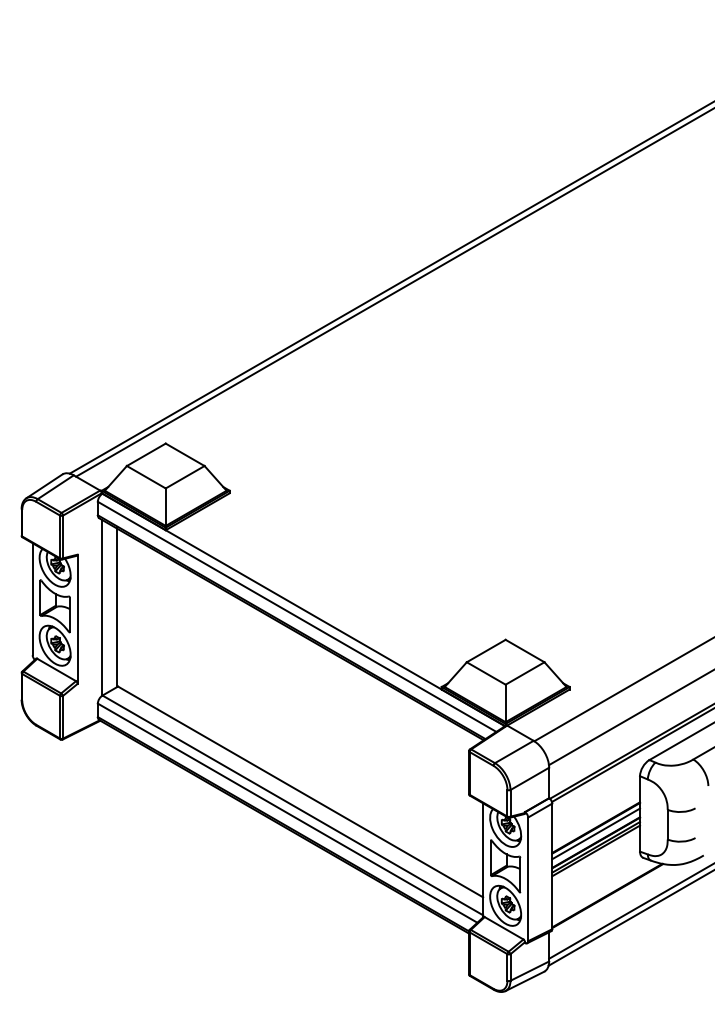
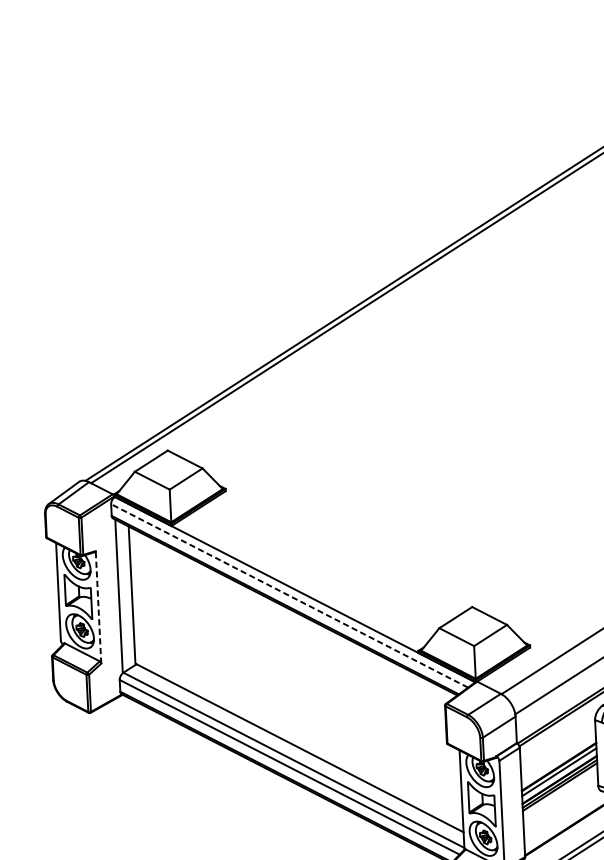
line: (296, 616) -> (289, 595), solid -> dashed
line: (77, 619) -> (98, 607), solid -> dashed

